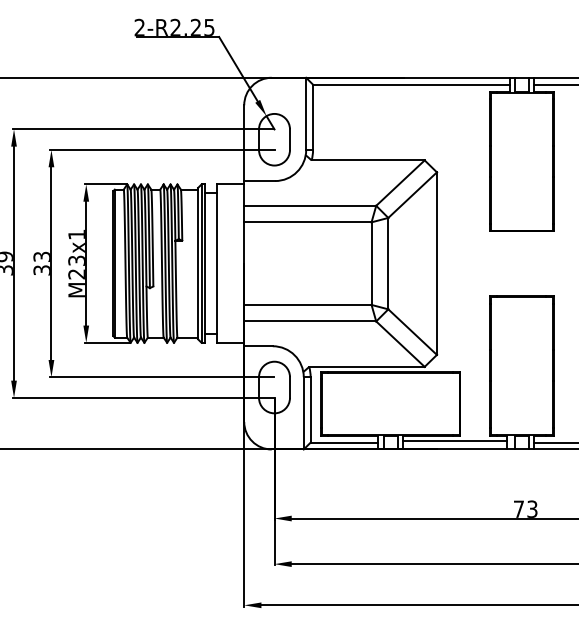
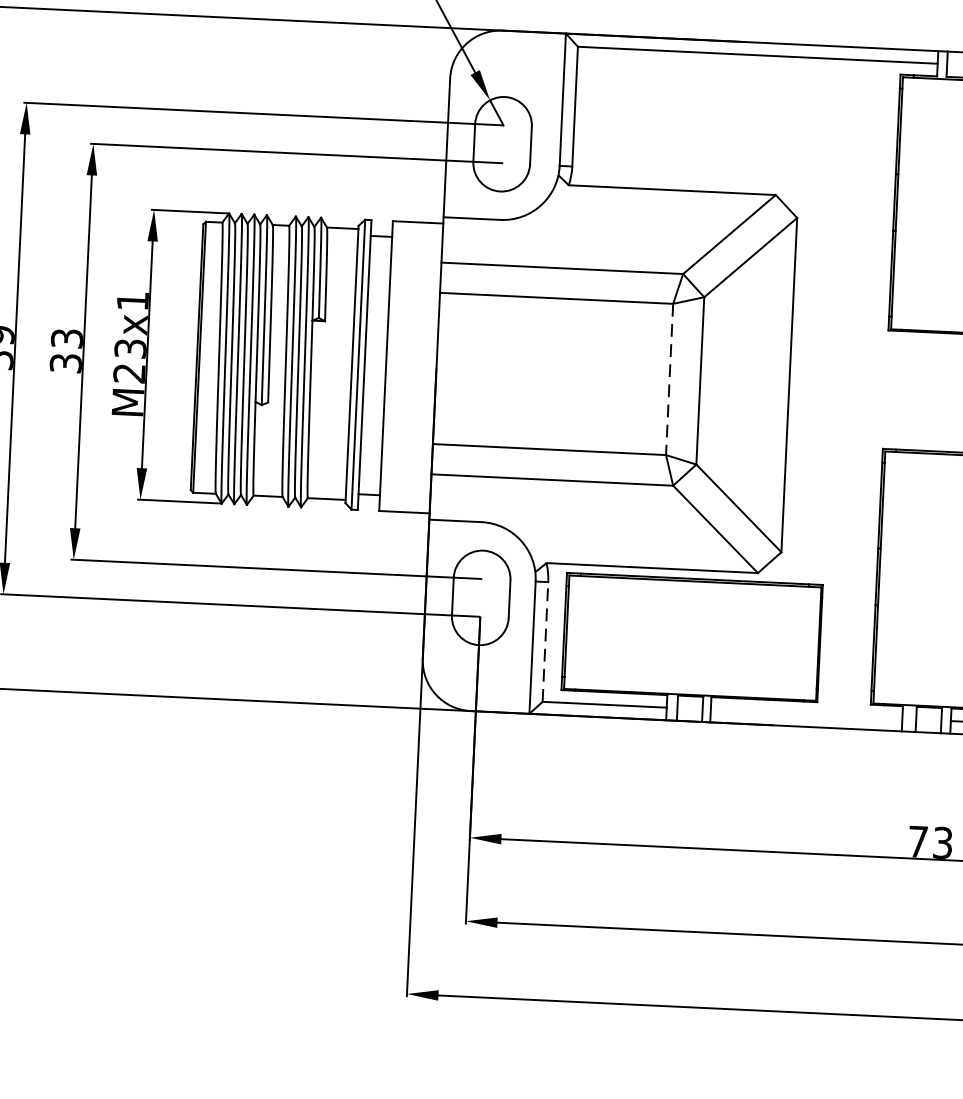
line: (371, 264) -> (669, 381), solid -> dashed
line: (310, 409) -> (545, 641), solid -> dashed
line: (454, 440) -> (806, 710), removed

